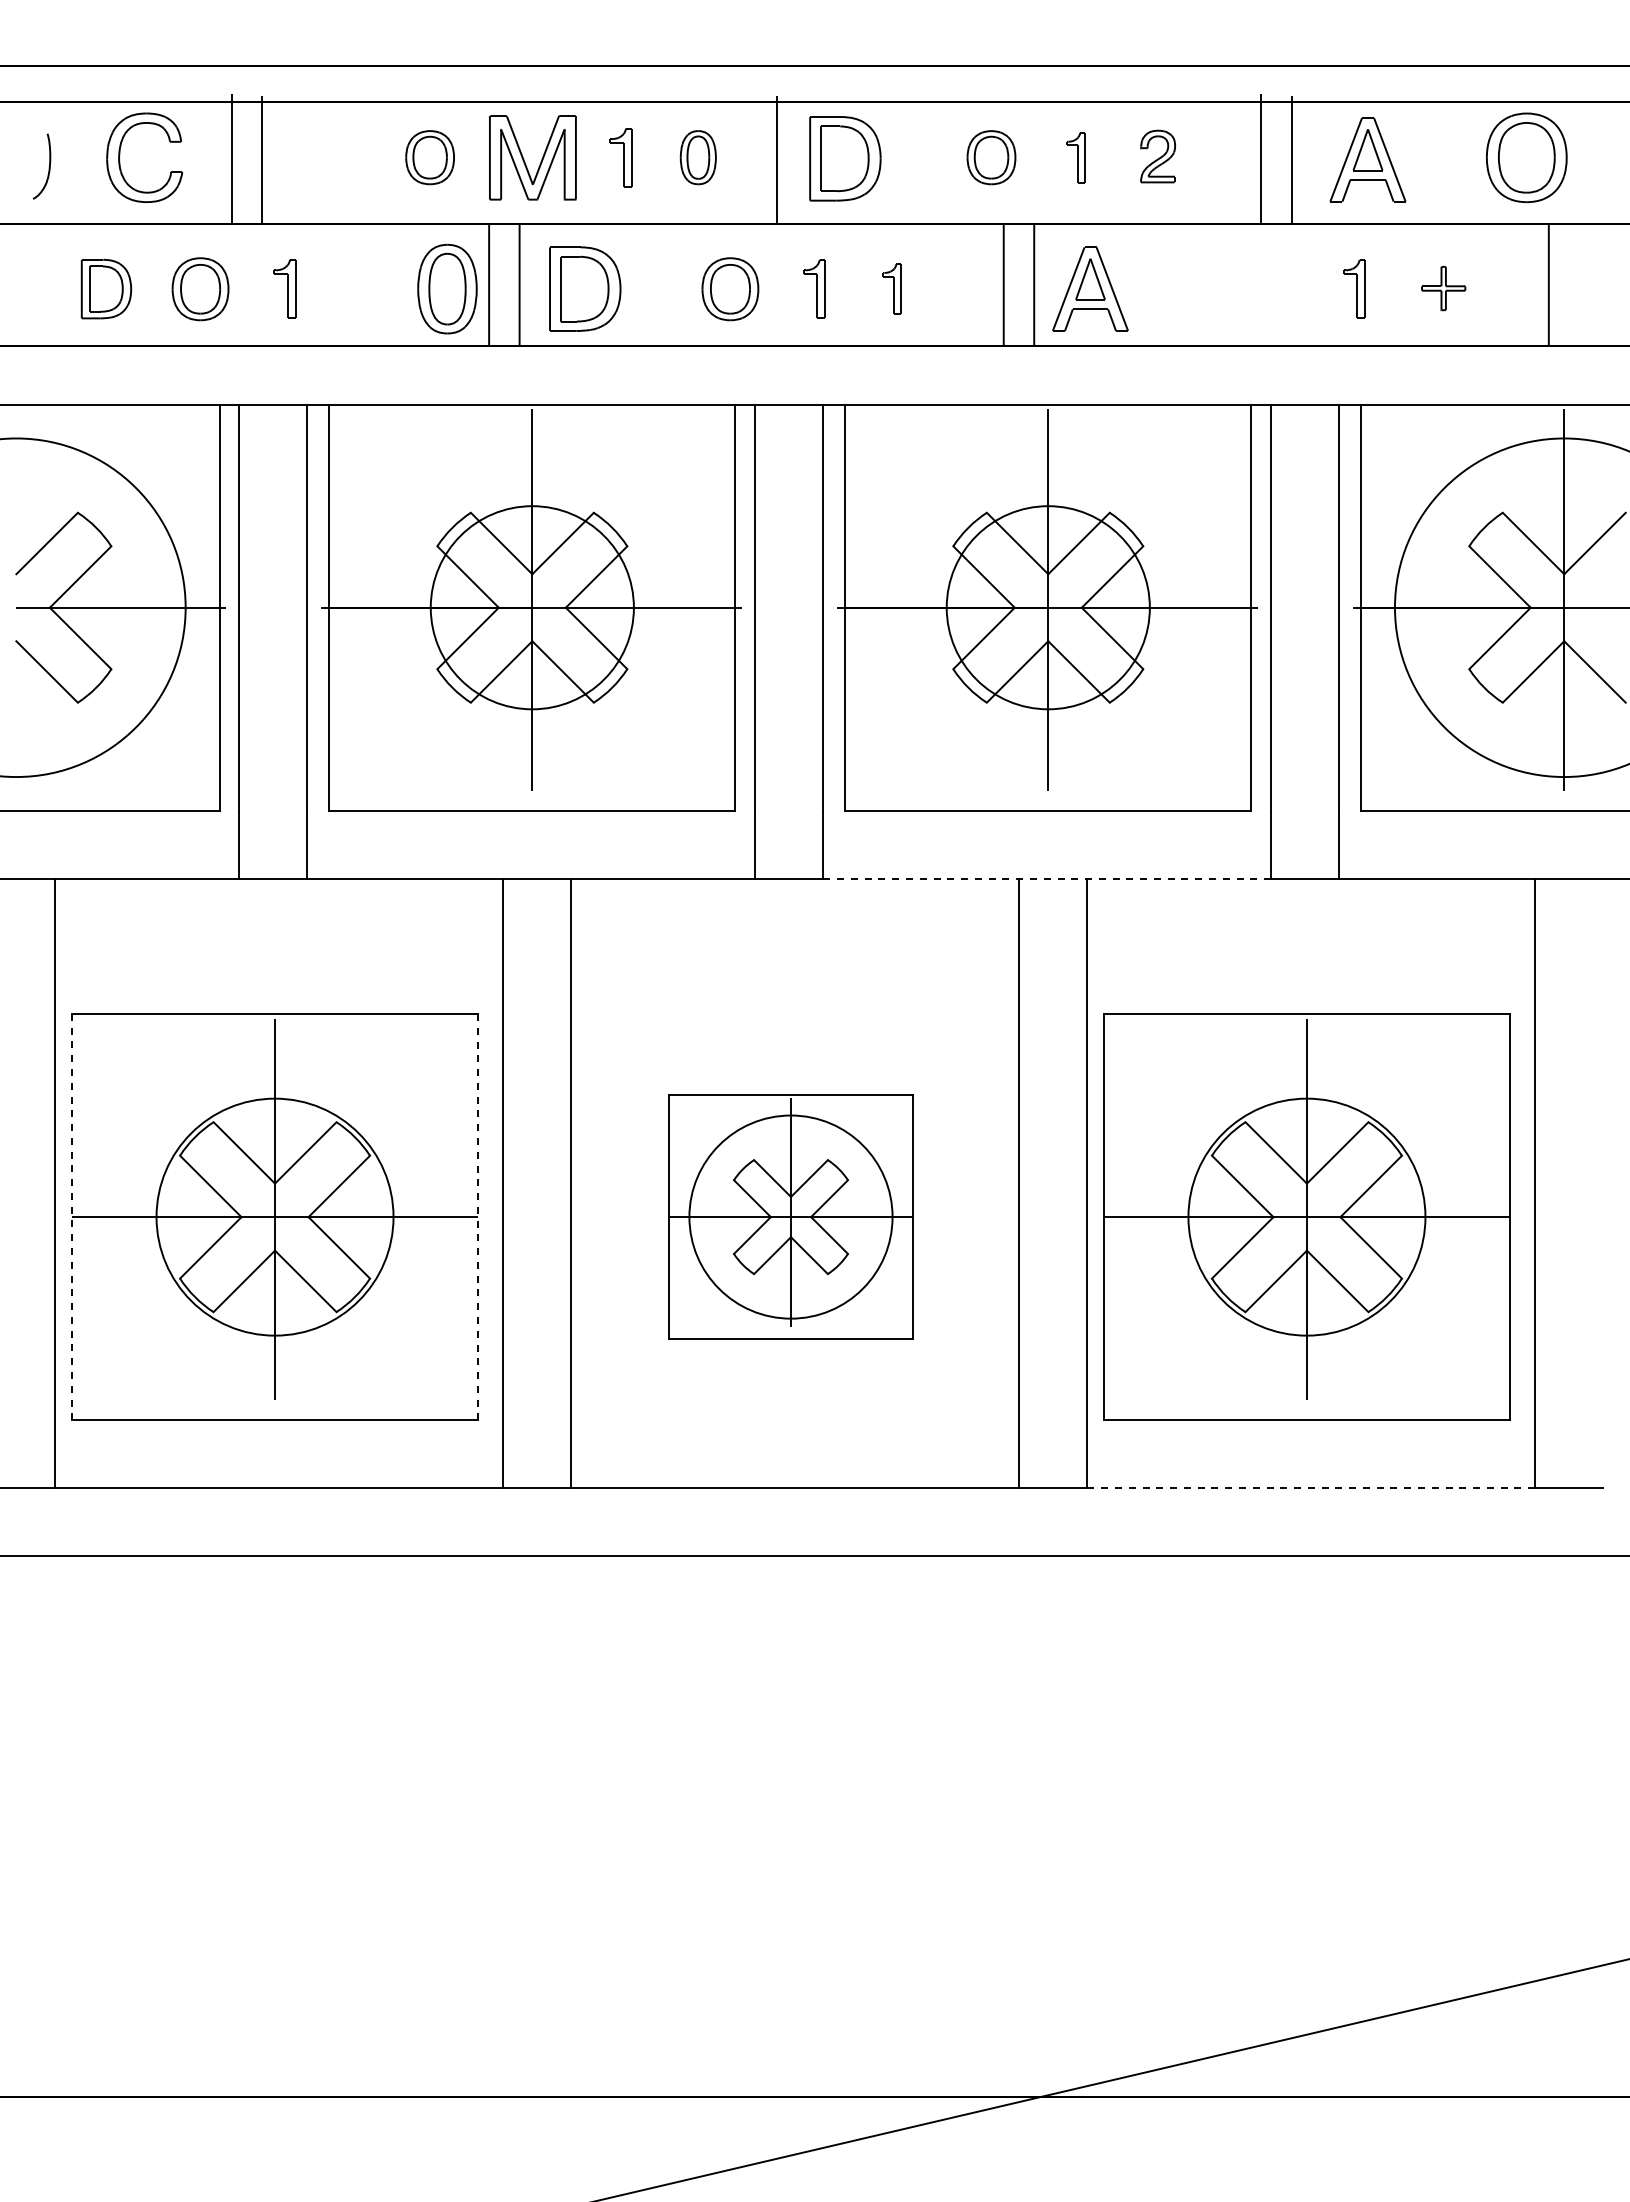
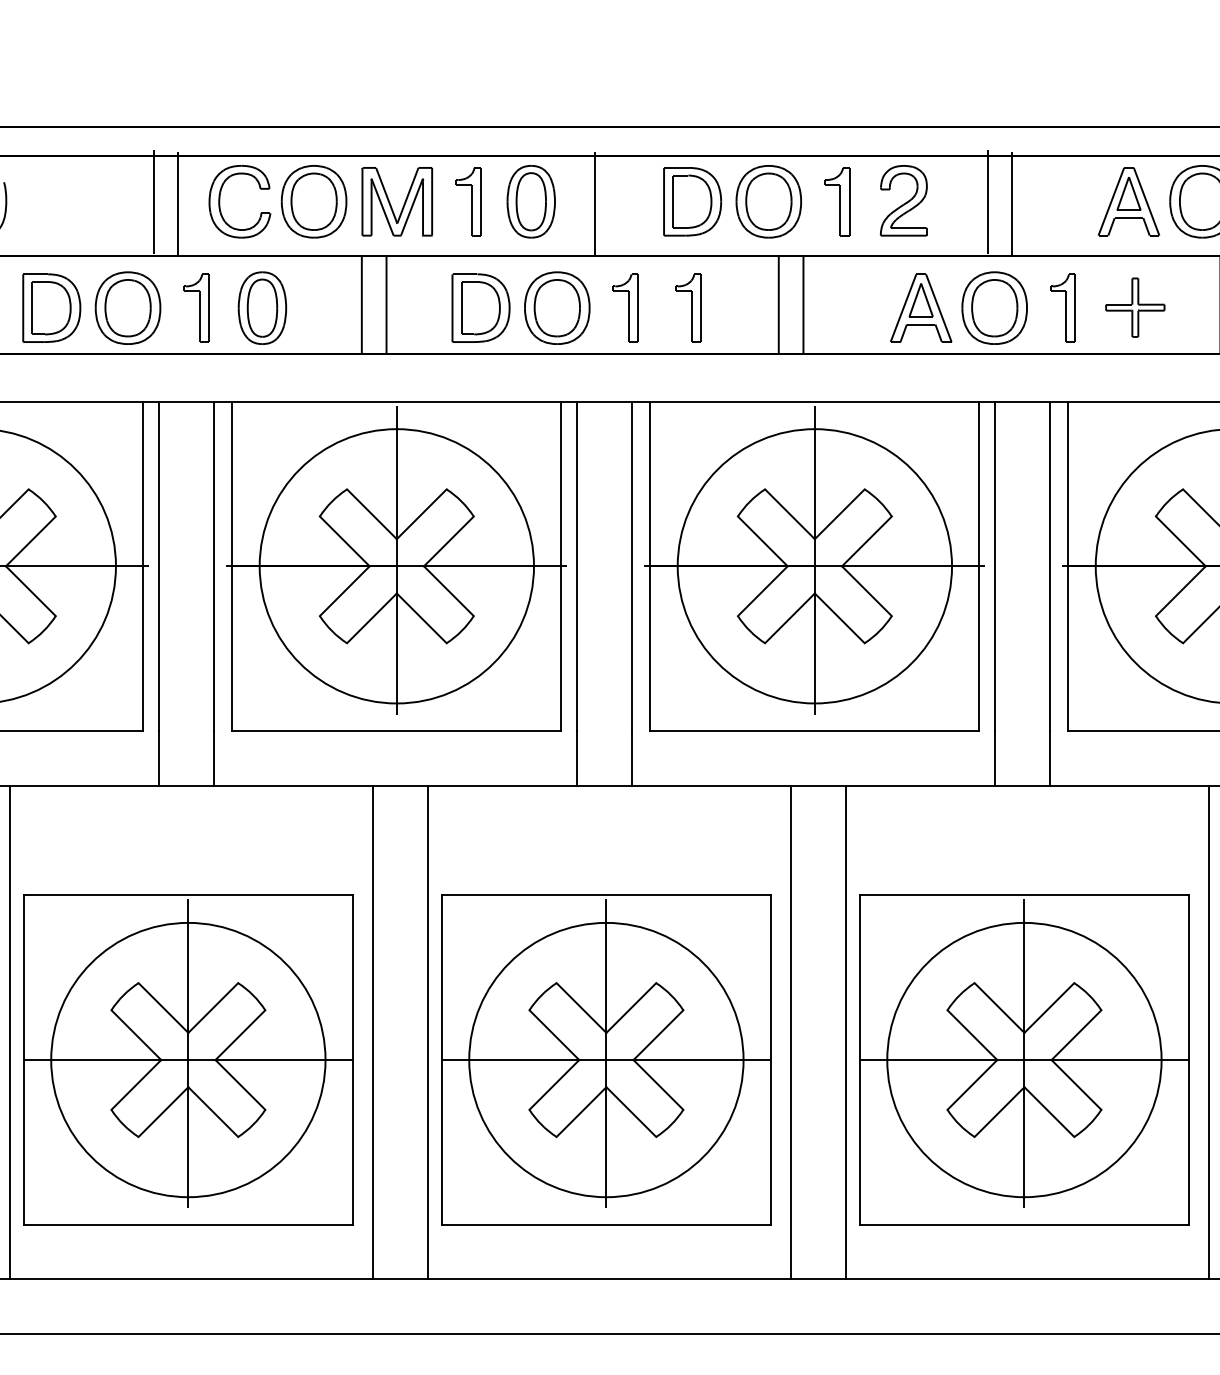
part: (120, 155) -> (220, 199), moved
part: (1157, 156) -> (903, 200), size x1.67
part: (429, 157) -> (313, 201), size x1.67
part: (620, 157) -> (468, 201), size x1.43
part: (698, 157) -> (531, 201), size x1.67
part: (991, 157) -> (768, 201), size x1.67
part: (1075, 157) -> (836, 201), size x1.67
part: (845, 158) -> (692, 201), moved
part: (1367, 159) -> (1128, 201), moved
part: (106, 288) -> (51, 307), size x1.43
part: (284, 288) -> (196, 307), size x1.43
part: (585, 288) -> (481, 307), moved
part: (814, 288) -> (625, 307), size x1.43
part: (891, 288) -> (687, 307), size x1.67
part: (1090, 288) -> (921, 307), moved
part: (1269, 288) -> (994, 307), added
part: (1354, 288) -> (1062, 307), size x1.43
part: (1443, 288) -> (1135, 307), size x1.67
part: (200, 289) -> (127, 308), size x1.43
part: (447, 289) -> (262, 308), moved
part: (730, 289) -> (557, 308), size x1.43
circle: (532, 607) -> (396, 566), size x1.67
circle: (1048, 607) -> (815, 566), size x1.67
line: (1046, 878) -> (813, 785), dashed -> solid
line: (71, 1216) -> (23, 1059), dashed -> solid
circle: (274, 1216) -> (187, 1059), size x1.43
part: (790, 1216) -> (606, 1059), size x1.67
circle: (1306, 1216) -> (1024, 1059), size x1.43
line: (478, 1217) -> (353, 1060), dashed -> solid
line: (1310, 1488) -> (1027, 1279), dashed -> solid

